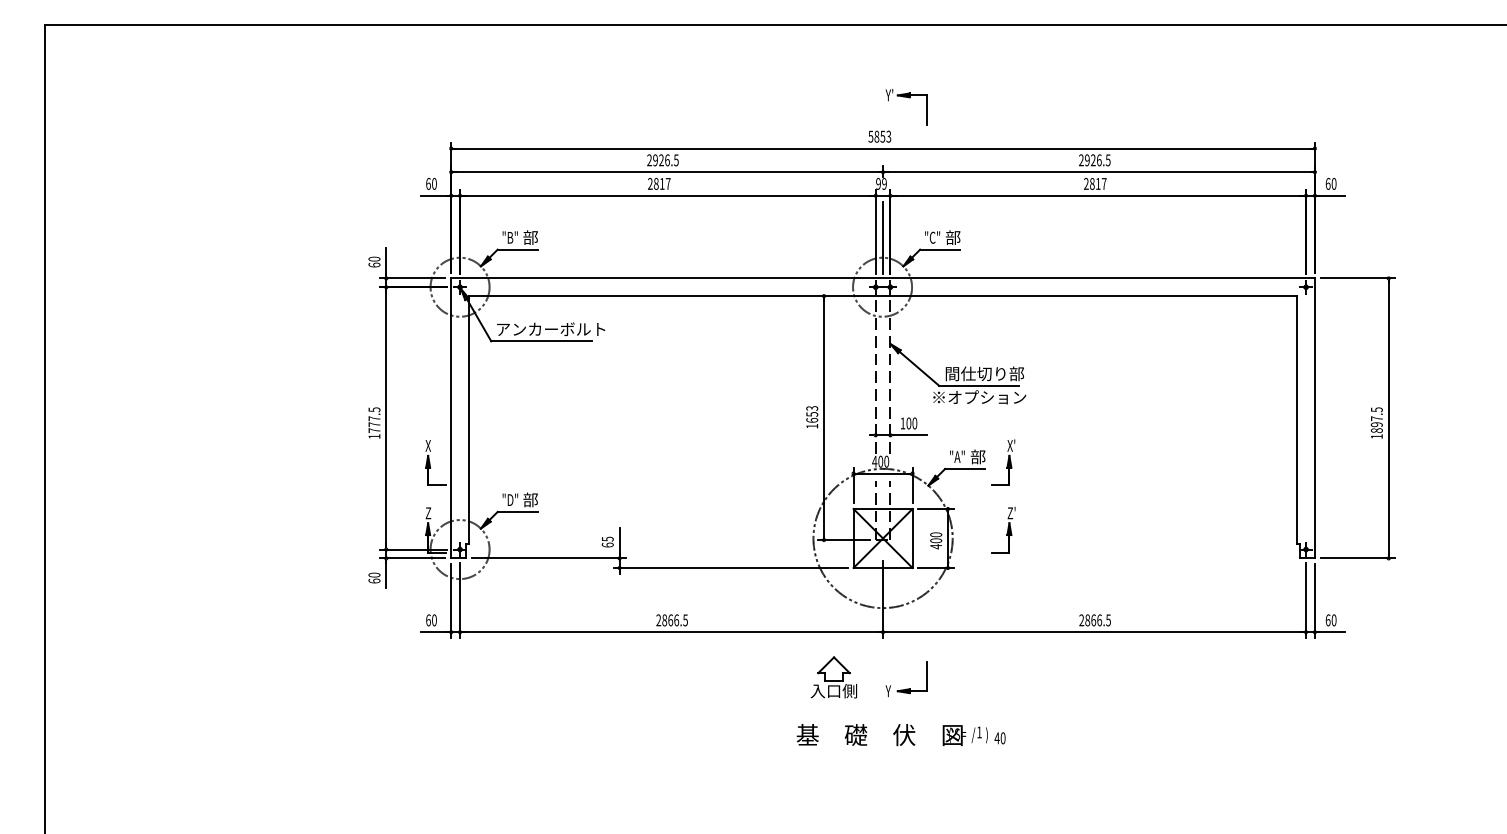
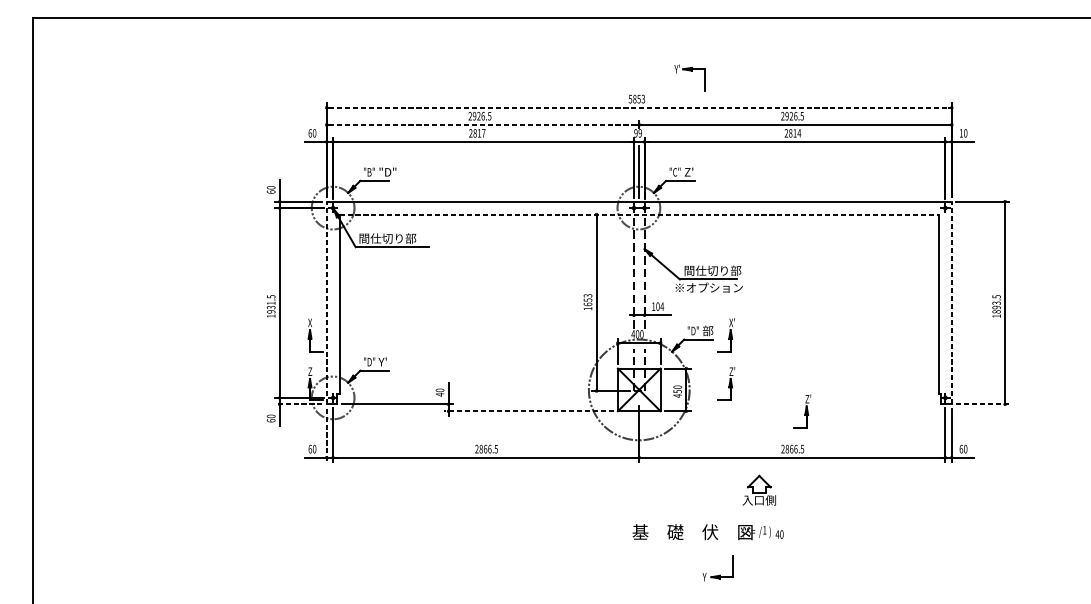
part: (908, 98) -> (690, 71), moved
line: (883, 148) -> (639, 107), solid -> dashed
line: (667, 172) -> (483, 125), solid -> dashed
text: (1103, 183) -> (798, 133), 2817 -> 2814
text: (1327, 183) -> (960, 133), 60 -> 10
text: (535, 237) -> (387, 172), 部 -> "D"
text: (952, 237) -> (689, 172), 部 -> Z'
line: (883, 296) -> (639, 214), solid -> dashed
text: (550, 329) -> (398, 238), アンカーボルト -> 間仕切り部
line: (451, 417) -> (326, 302), solid -> dashed
line: (1314, 417) -> (951, 302), solid -> dashed
text: (1376, 418) -> (996, 303), 1897.5 -> 1893.5
text: (914, 423) -> (662, 306), 100 -> 104
text: (374, 424) -> (271, 307), 1777.5 -> 1931.5
text: (959, 456) -> (694, 330), "A" -> "D"
text: (529, 499) -> (383, 361), 部 -> Y'
text: (936, 540) -> (677, 391), 400 -> 450
text: (607, 541) -> (439, 392), 65 -> 40
line: (412, 558) -> (298, 404), solid -> dashed
line: (1357, 558) -> (982, 404), solid -> dashed
line: (730, 568) -> (528, 411), solid -> dashed
part: (1108, 568) -> (802, 411), added
line: (451, 601) -> (326, 435), solid -> dashed
part: (833, 677) -> (758, 490), moved
part: (906, 688) -> (717, 575), moved
text: (900, 735) -> (707, 532), moved

